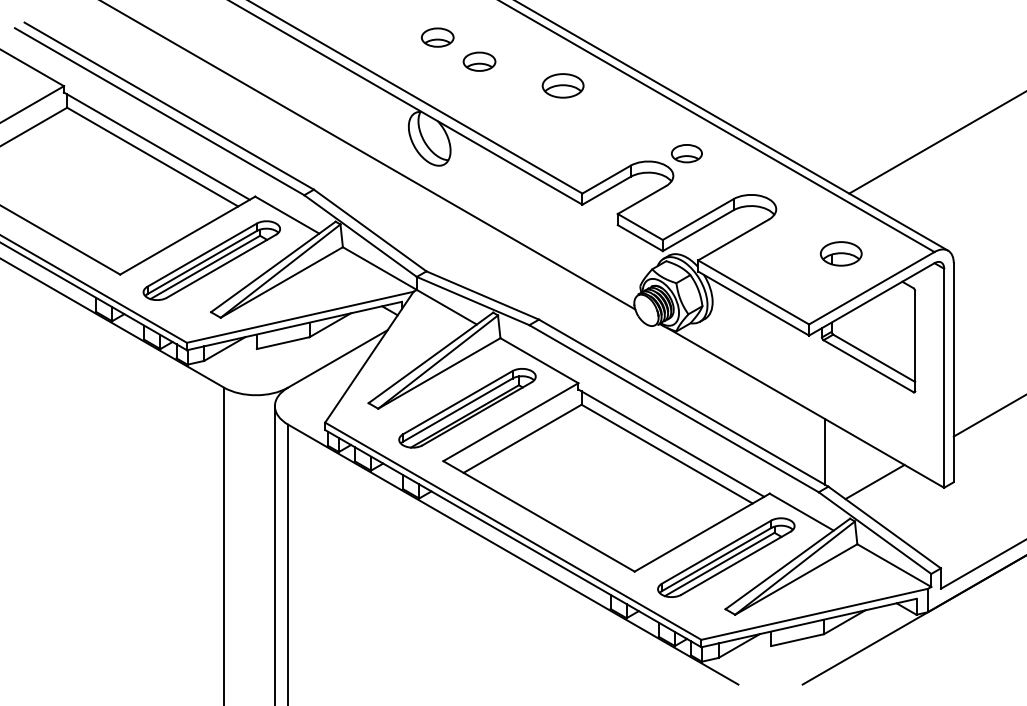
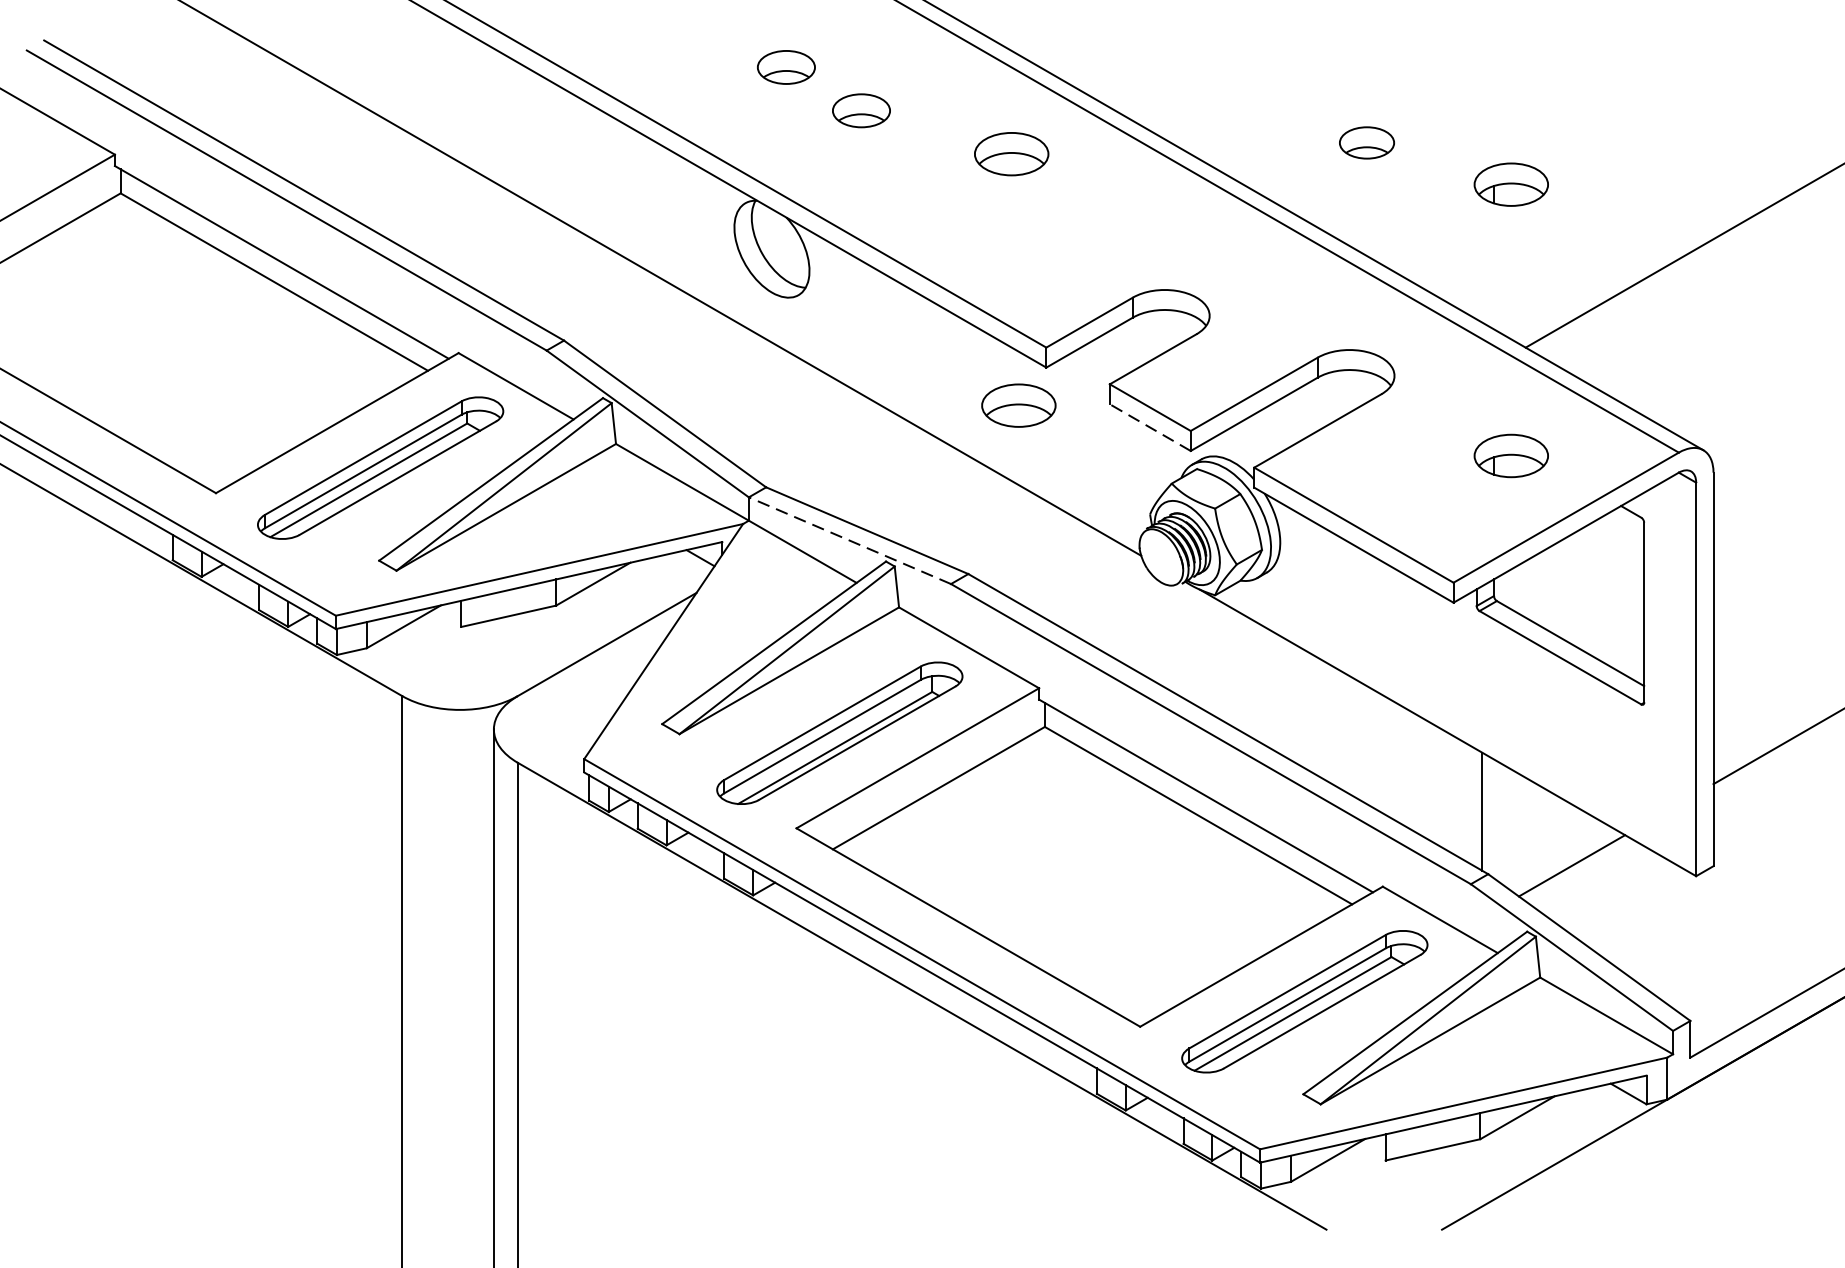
part: (841, 102) -> (1511, 183), added
part: (686, 153) -> (1366, 142), moved
part: (566, 225) -> (1017, 404), added
line: (640, 238) -> (1150, 428), solid -> dashed
line: (472, 300) -> (848, 539), solid -> dashed

